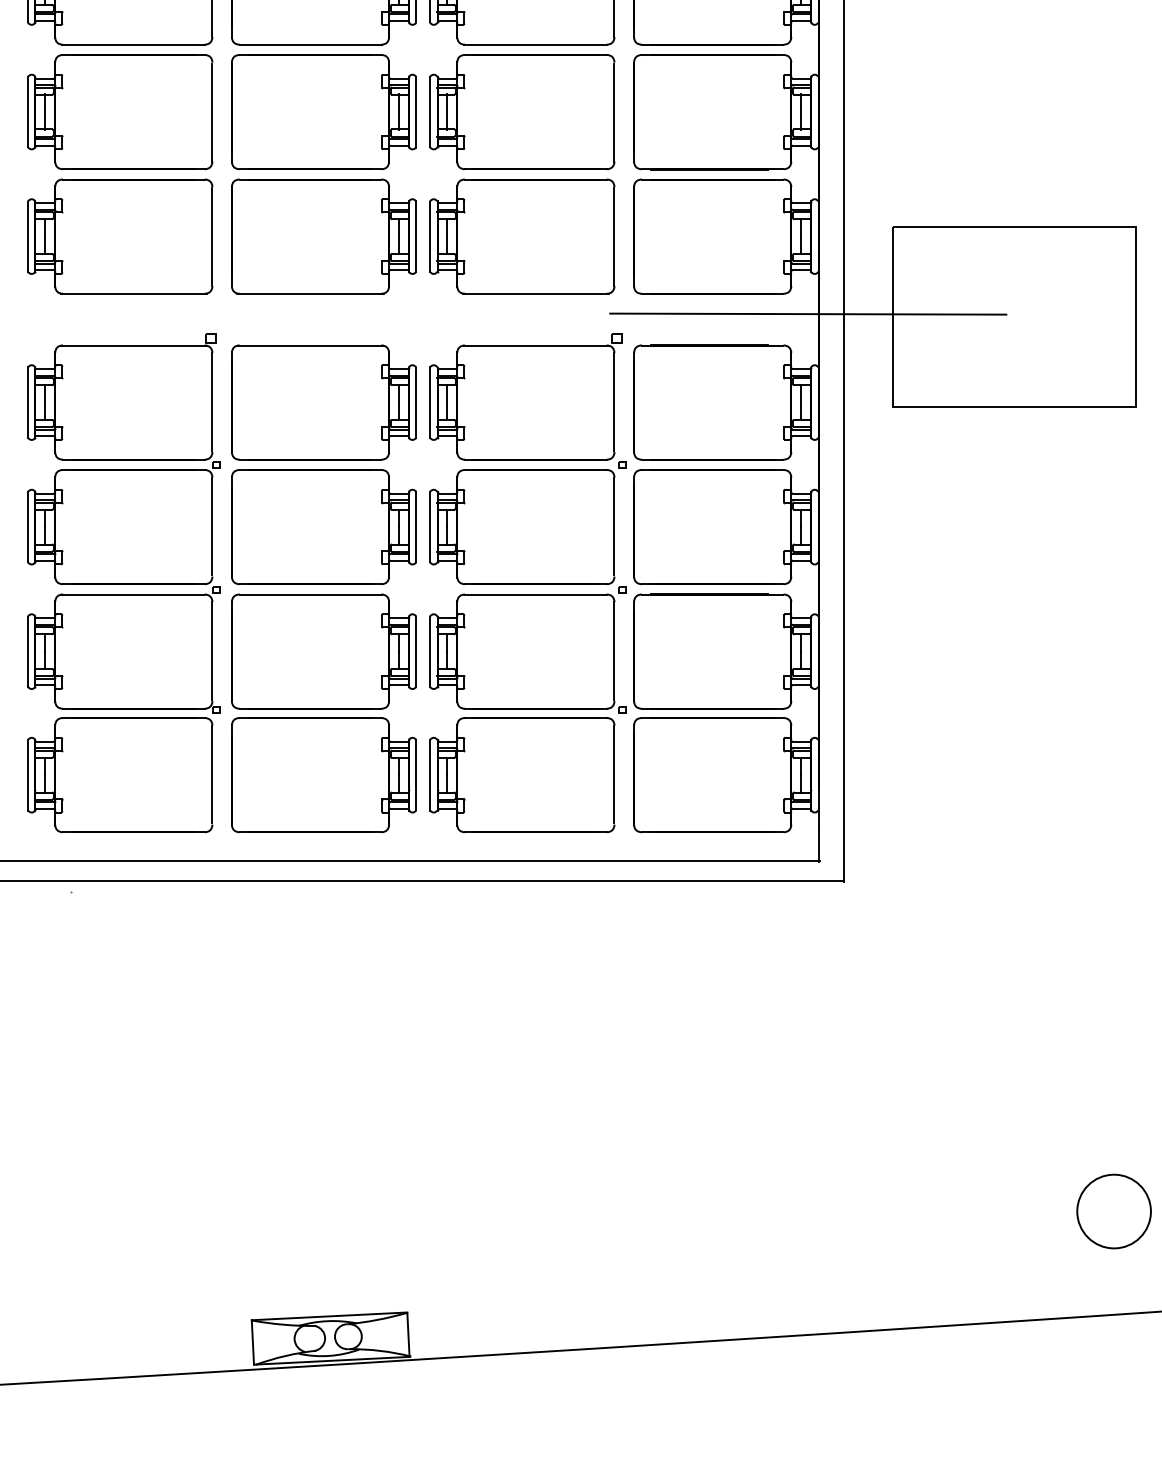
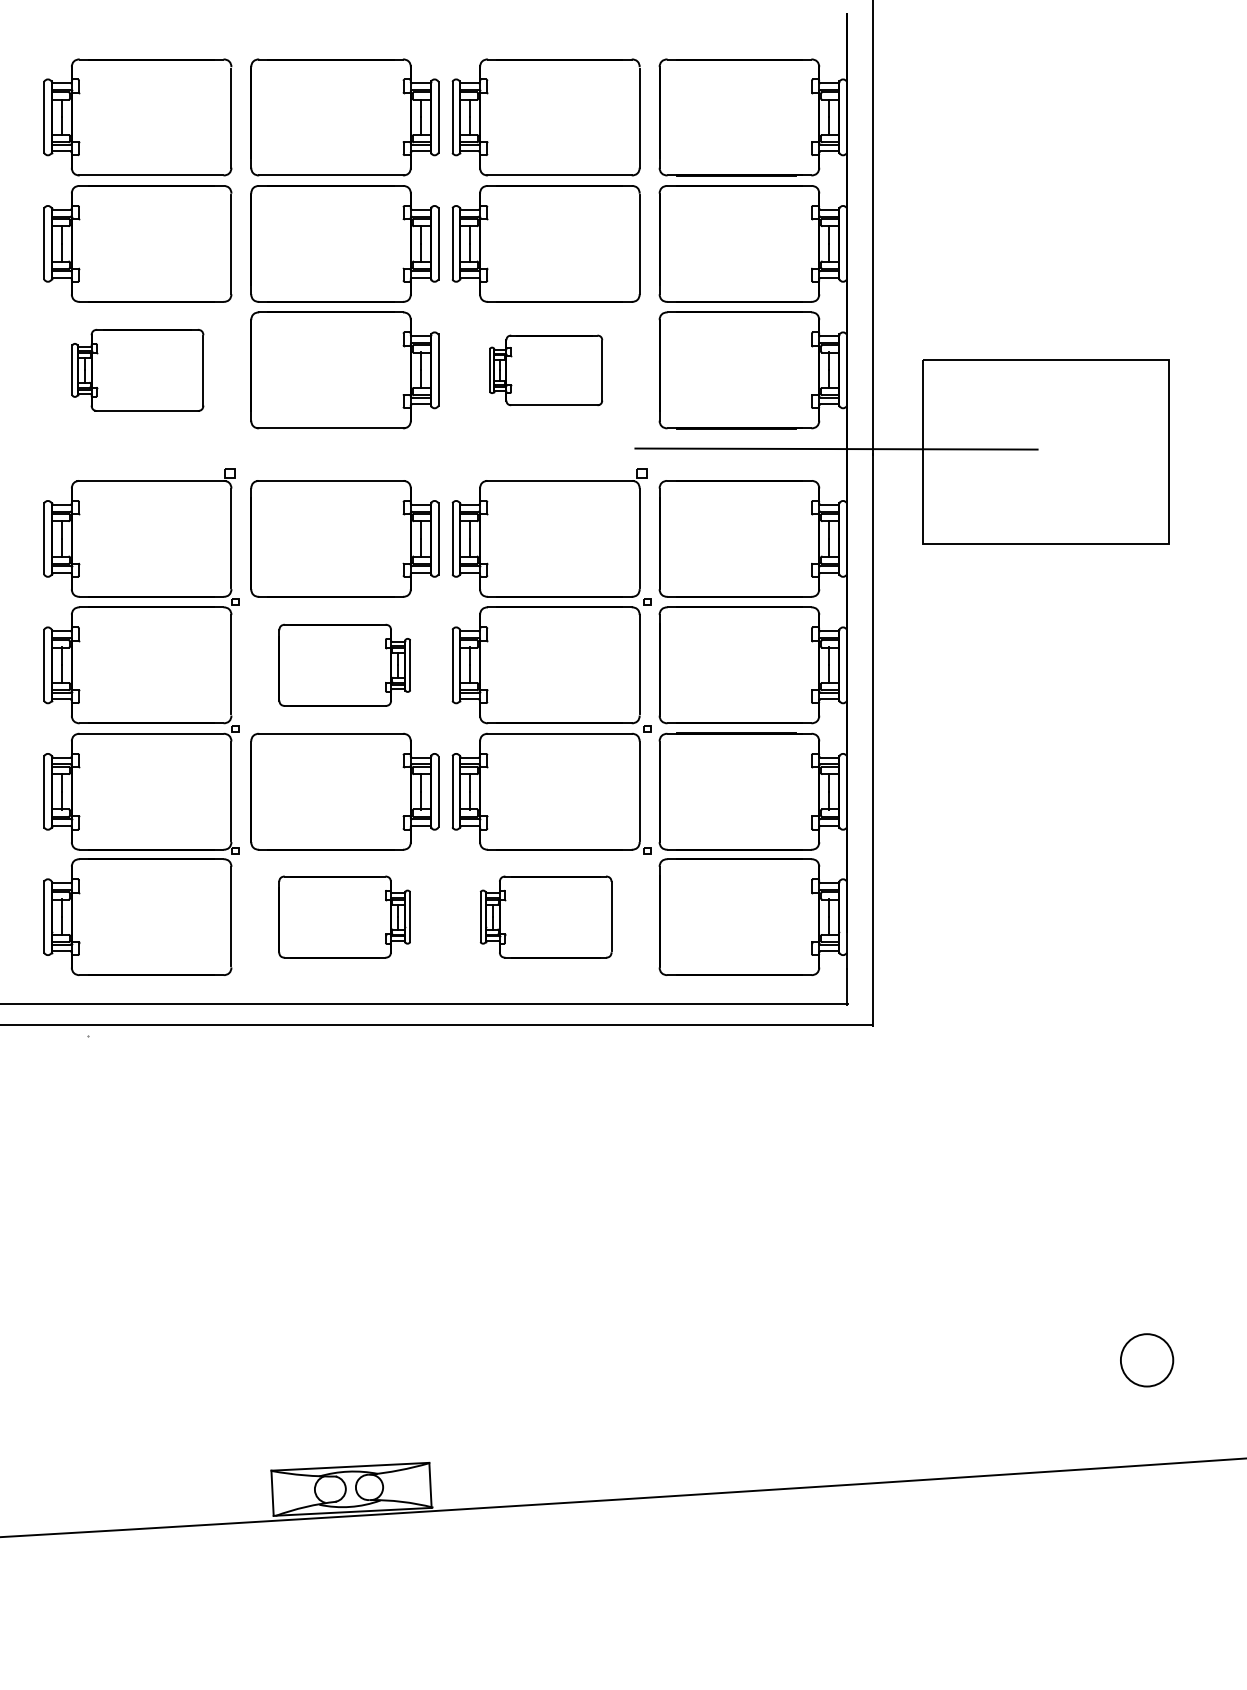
part: (119, 236) -> (137, 370), size x0.7
part: (521, 236) -> (545, 370), size x0.6
part: (323, 527) -> (344, 665), size x0.7
part: (323, 774) -> (344, 916), size x0.7
part: (521, 774) -> (545, 916), size x0.7
circle: (1113, 1210) -> (1146, 1359), size x0.7

